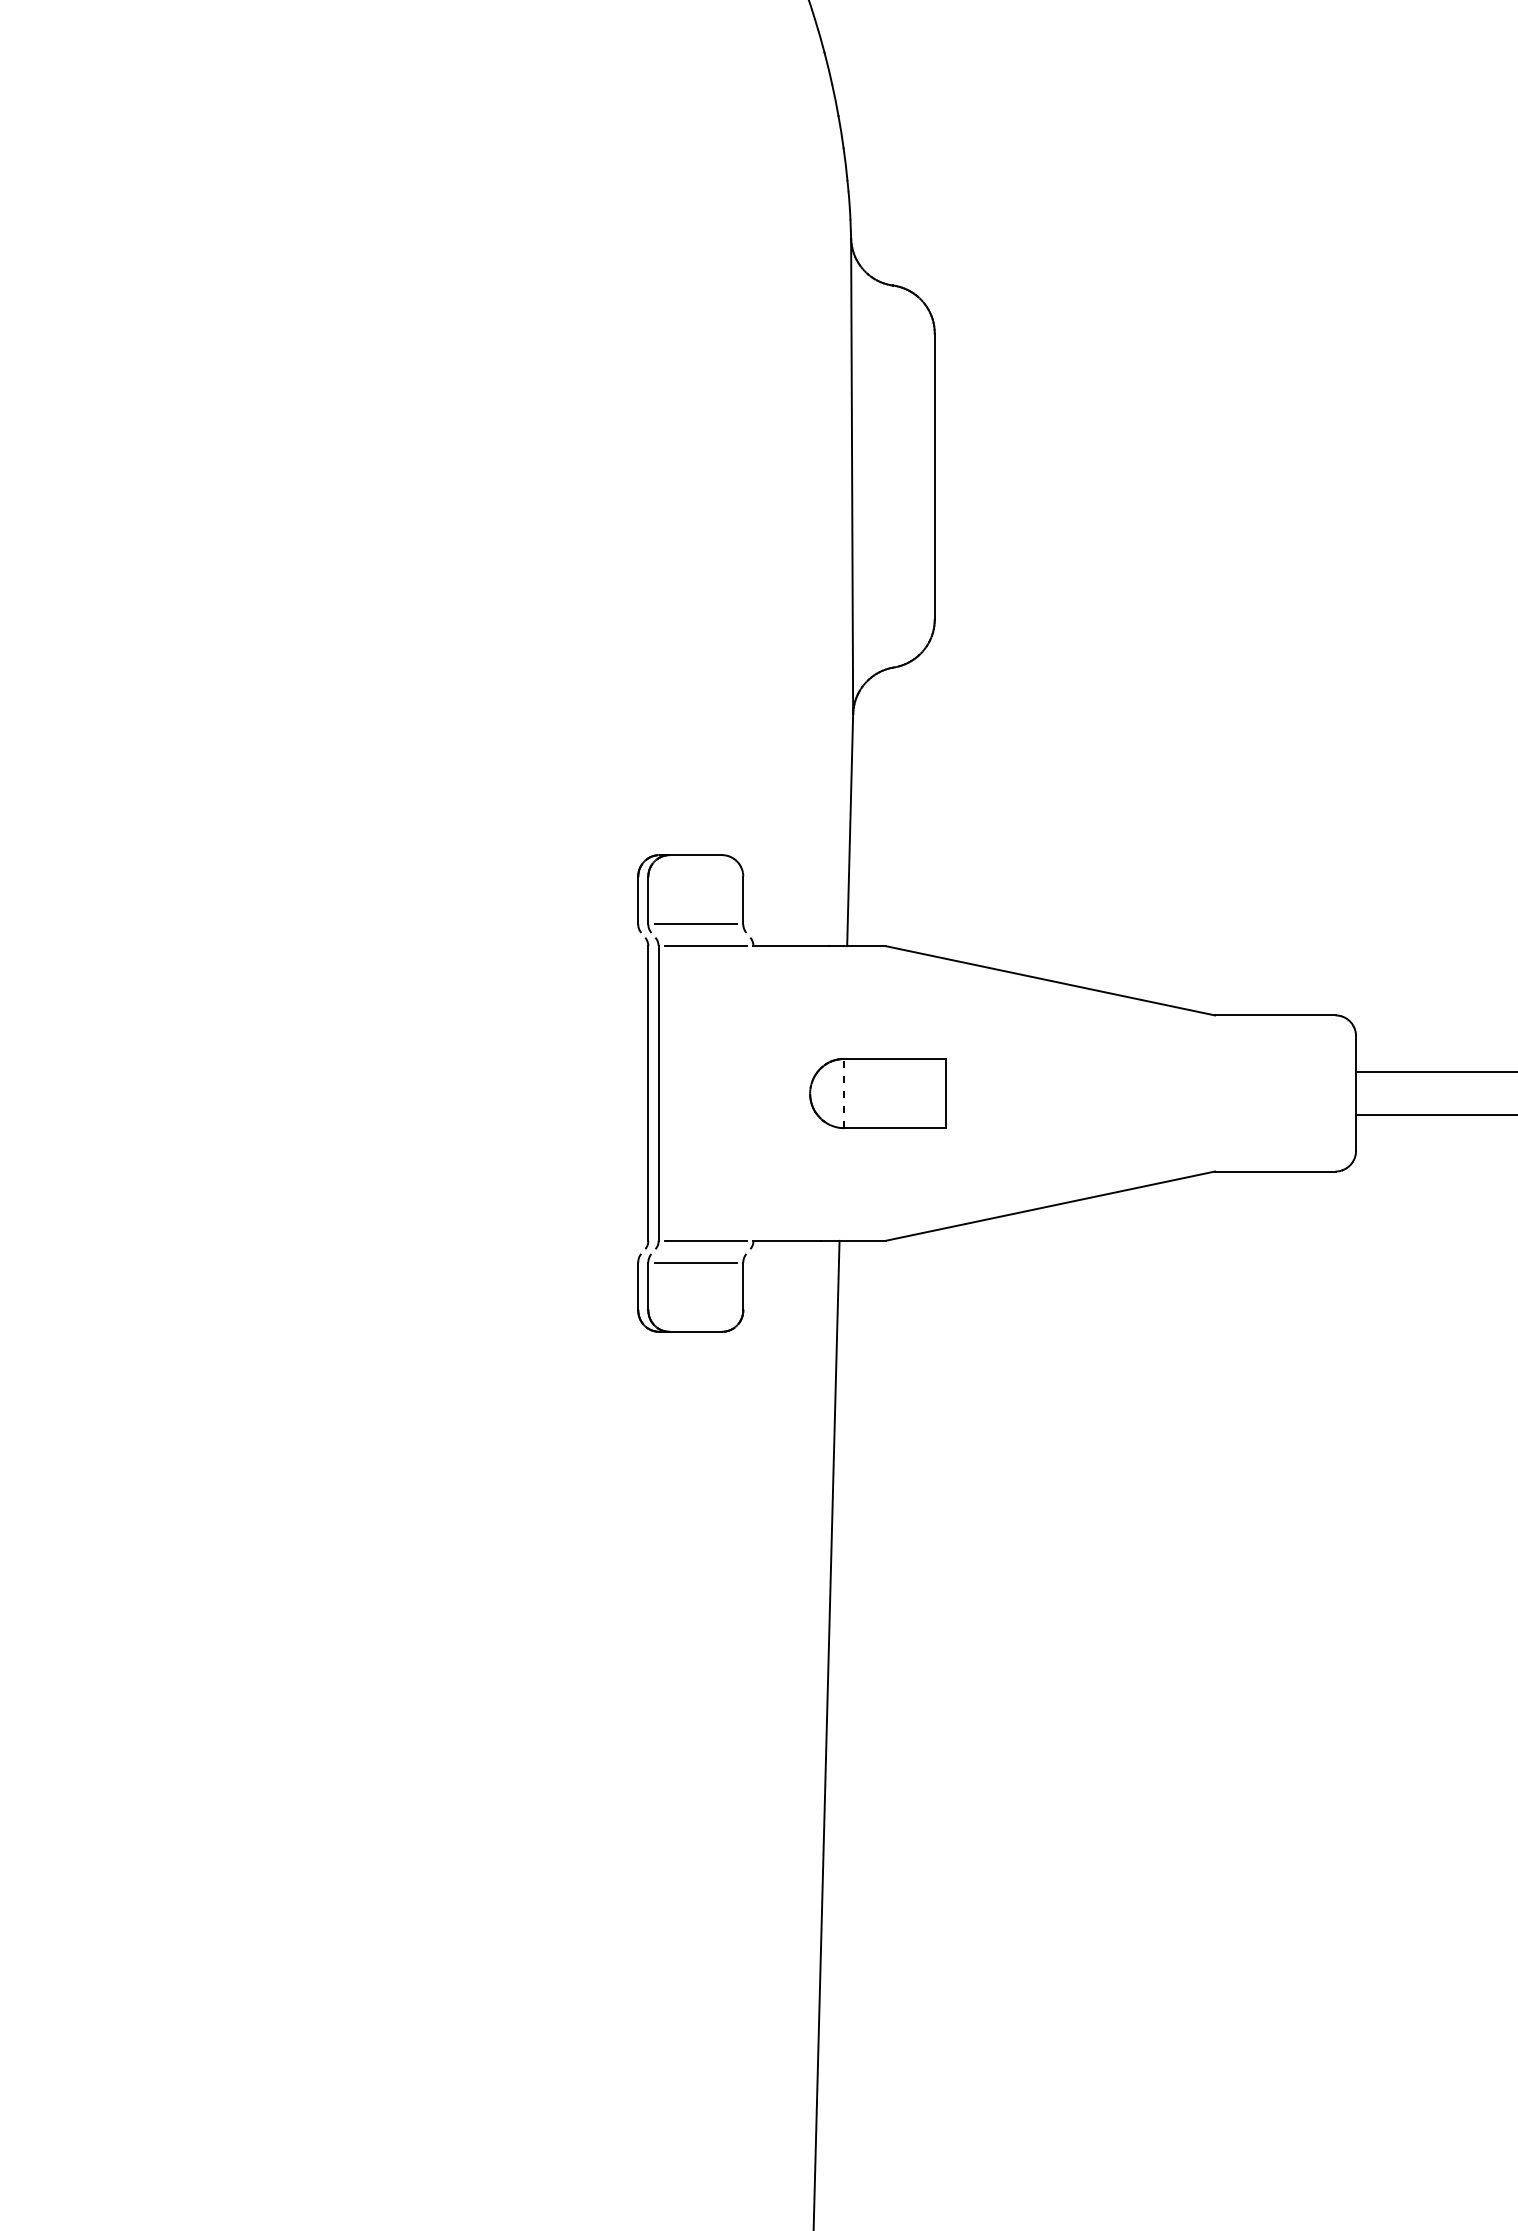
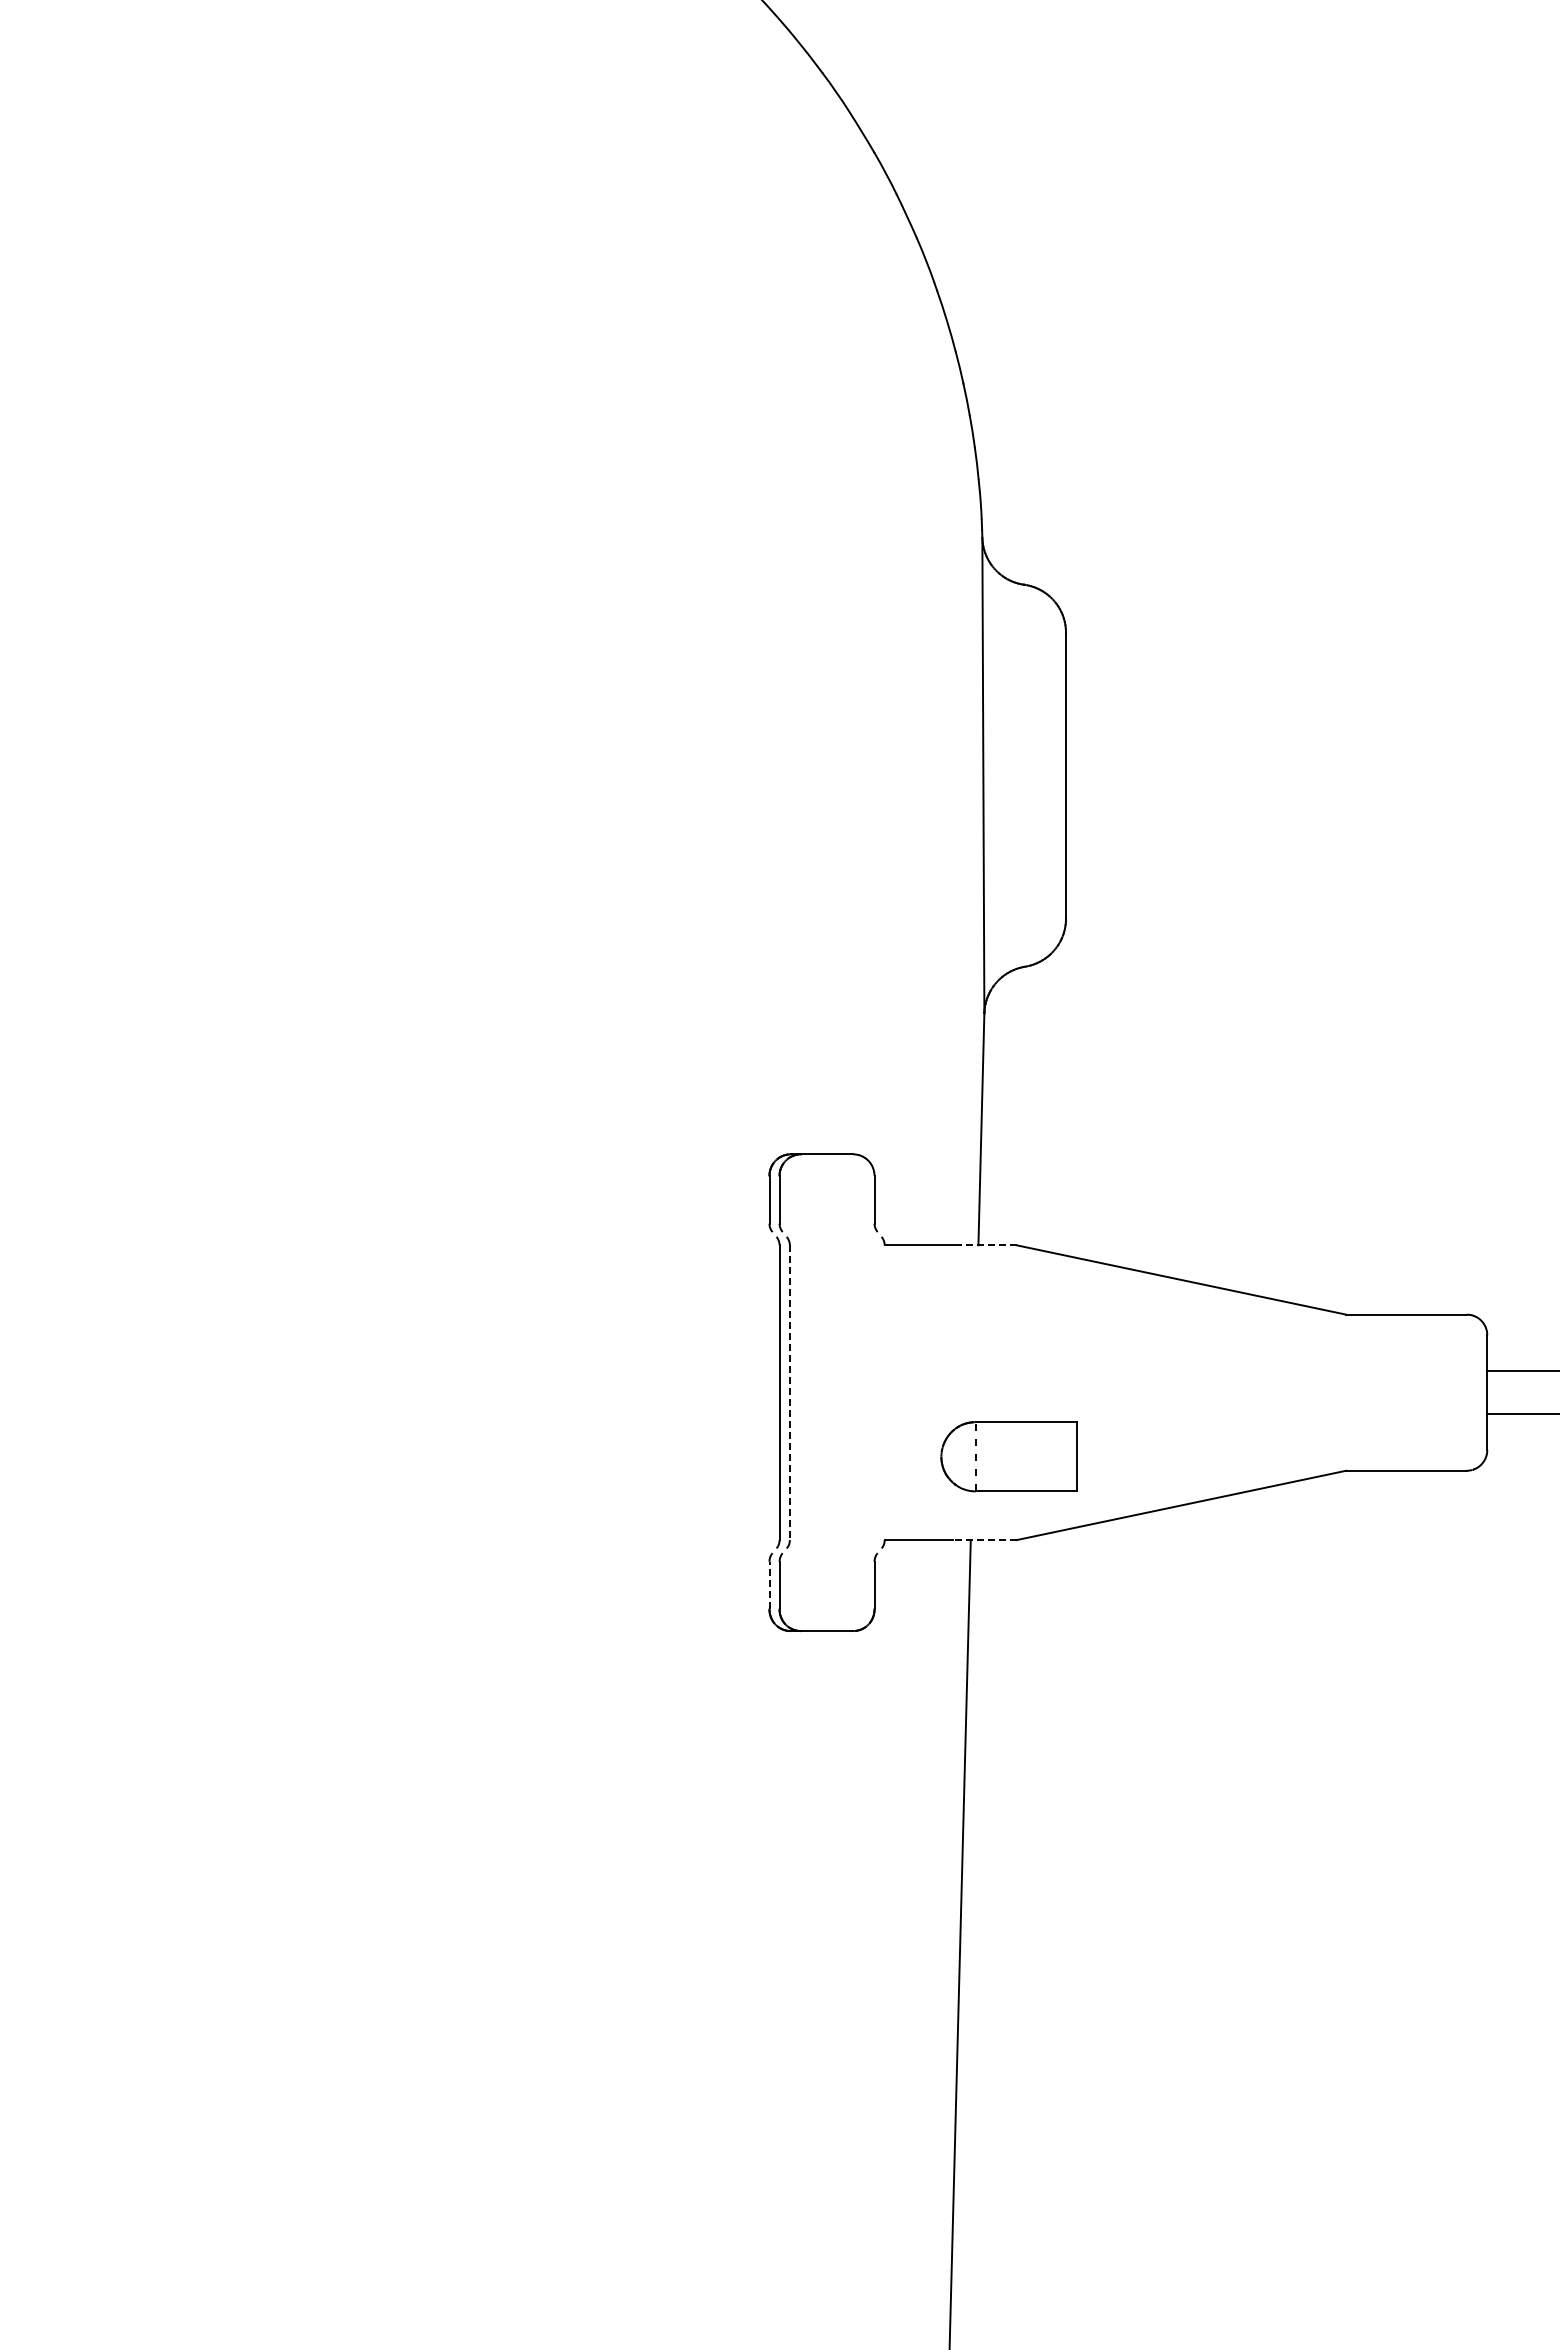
line: (695, 924) -> (826, 1223), removed
line: (706, 946) -> (837, 1245), removed
line: (856, 946) -> (987, 1245), solid -> dashed
part: (877, 1093) -> (1008, 1456), moved
line: (658, 1094) -> (789, 1393), solid -> dashed
line: (706, 1241) -> (837, 1540), removed
line: (853, 1241) -> (984, 1540), solid -> dashed
line: (695, 1262) -> (826, 1561), removed
line: (638, 1286) -> (769, 1585), solid -> dashed

